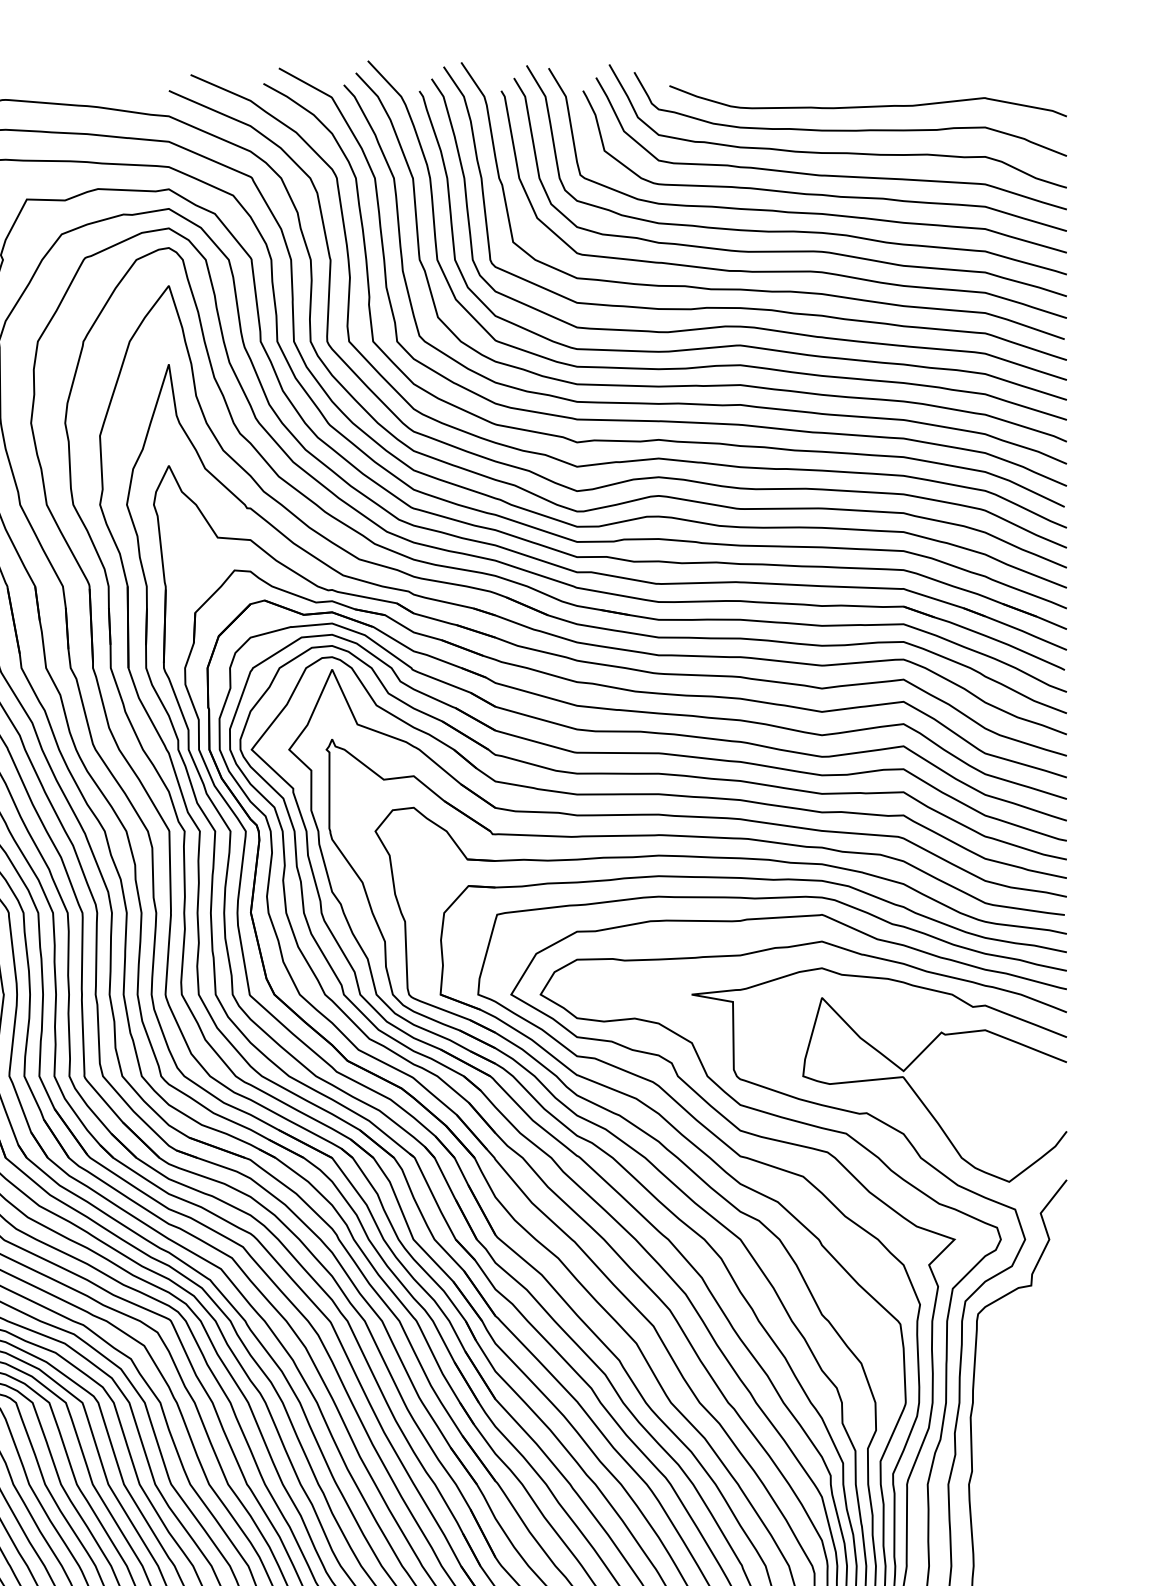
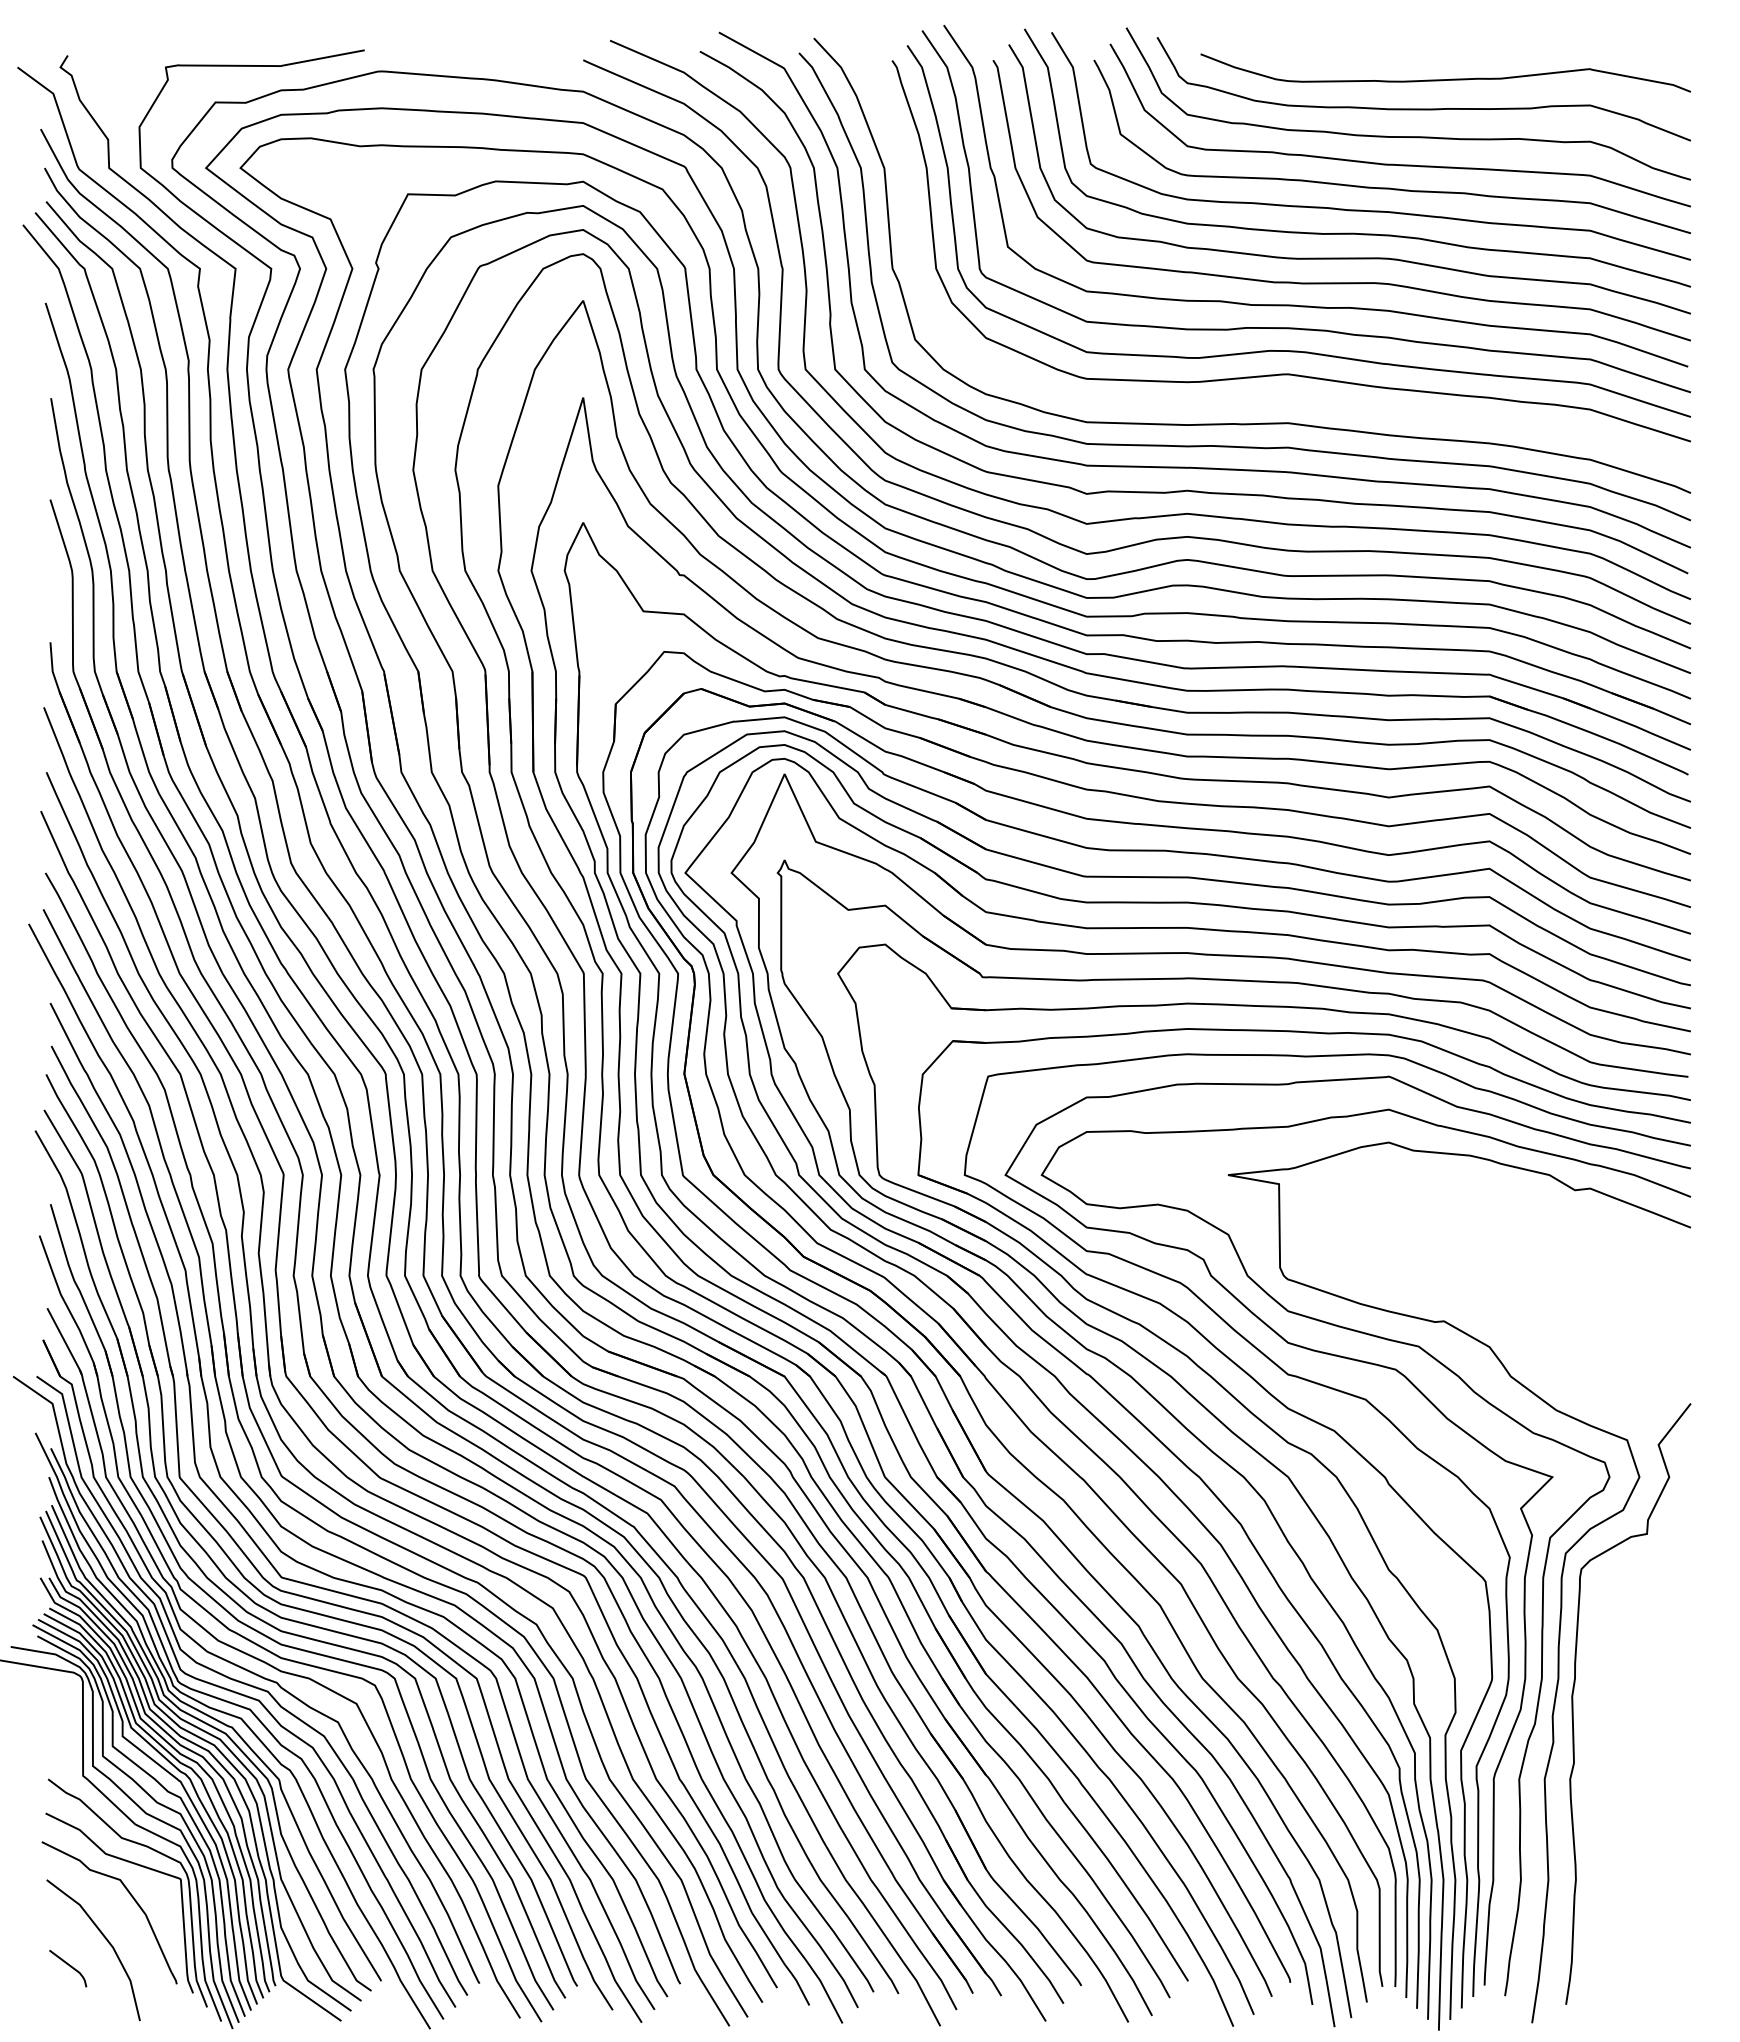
curve: (717, 365) -> (1259, 398), removed
curve: (921, 1099) -> (1511, 1304), removed

